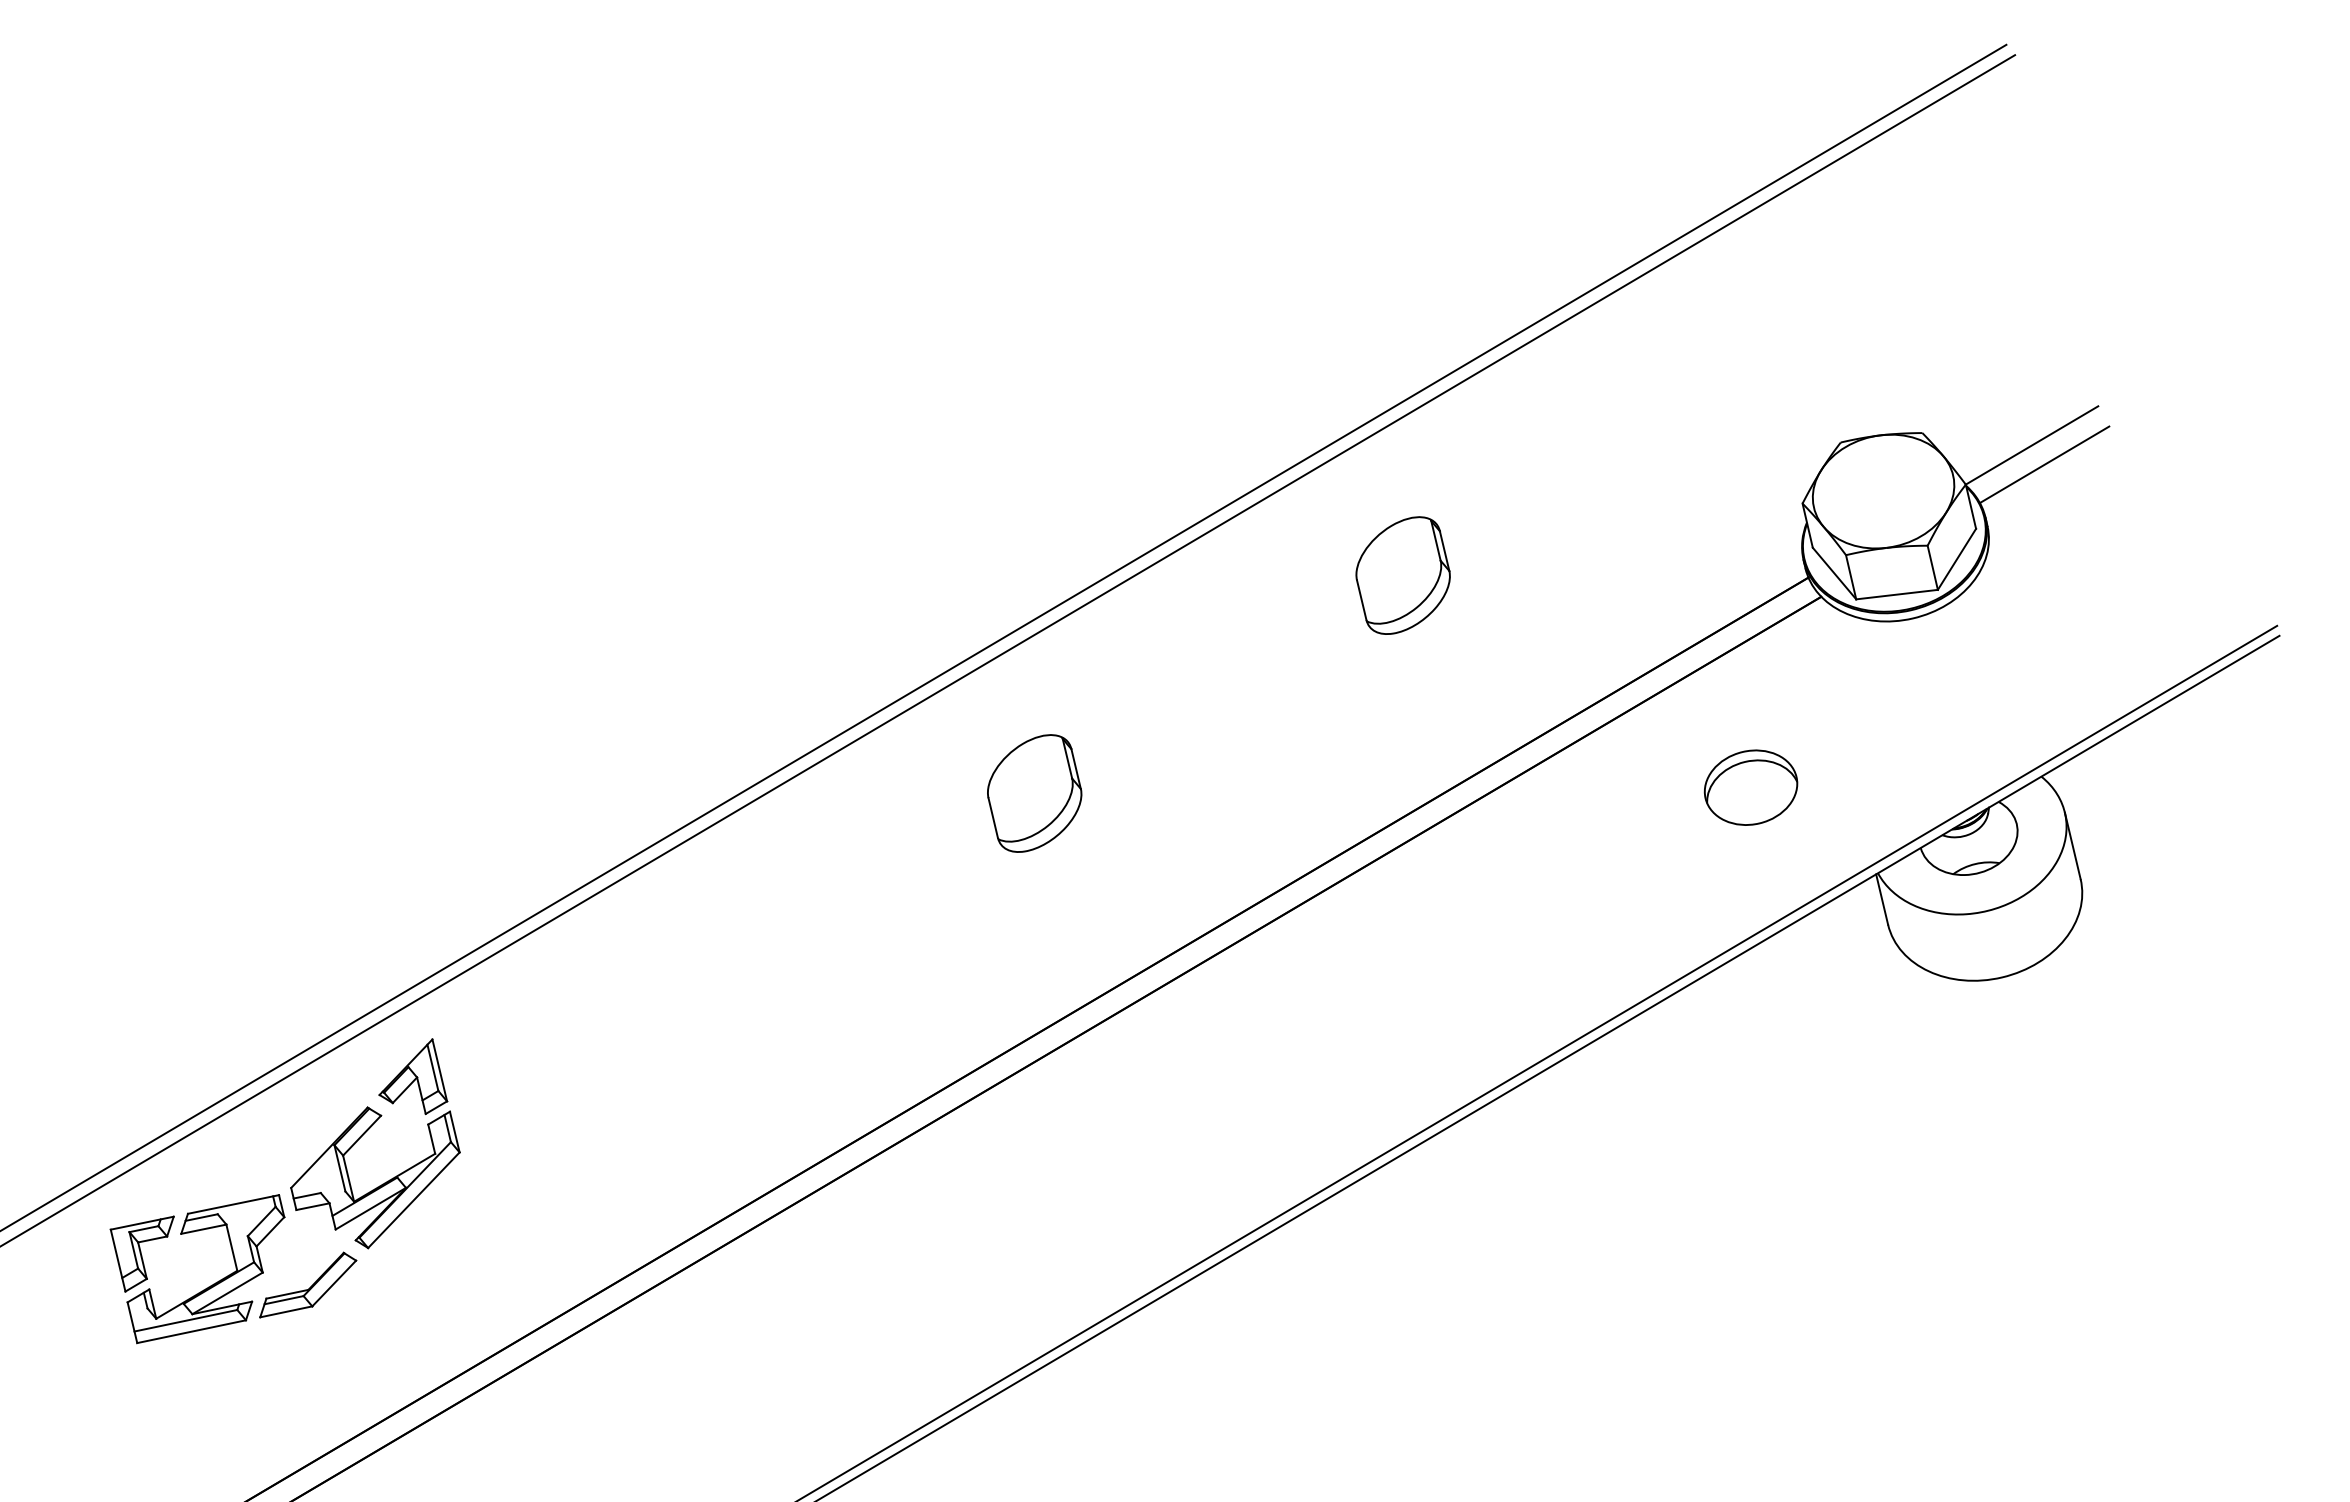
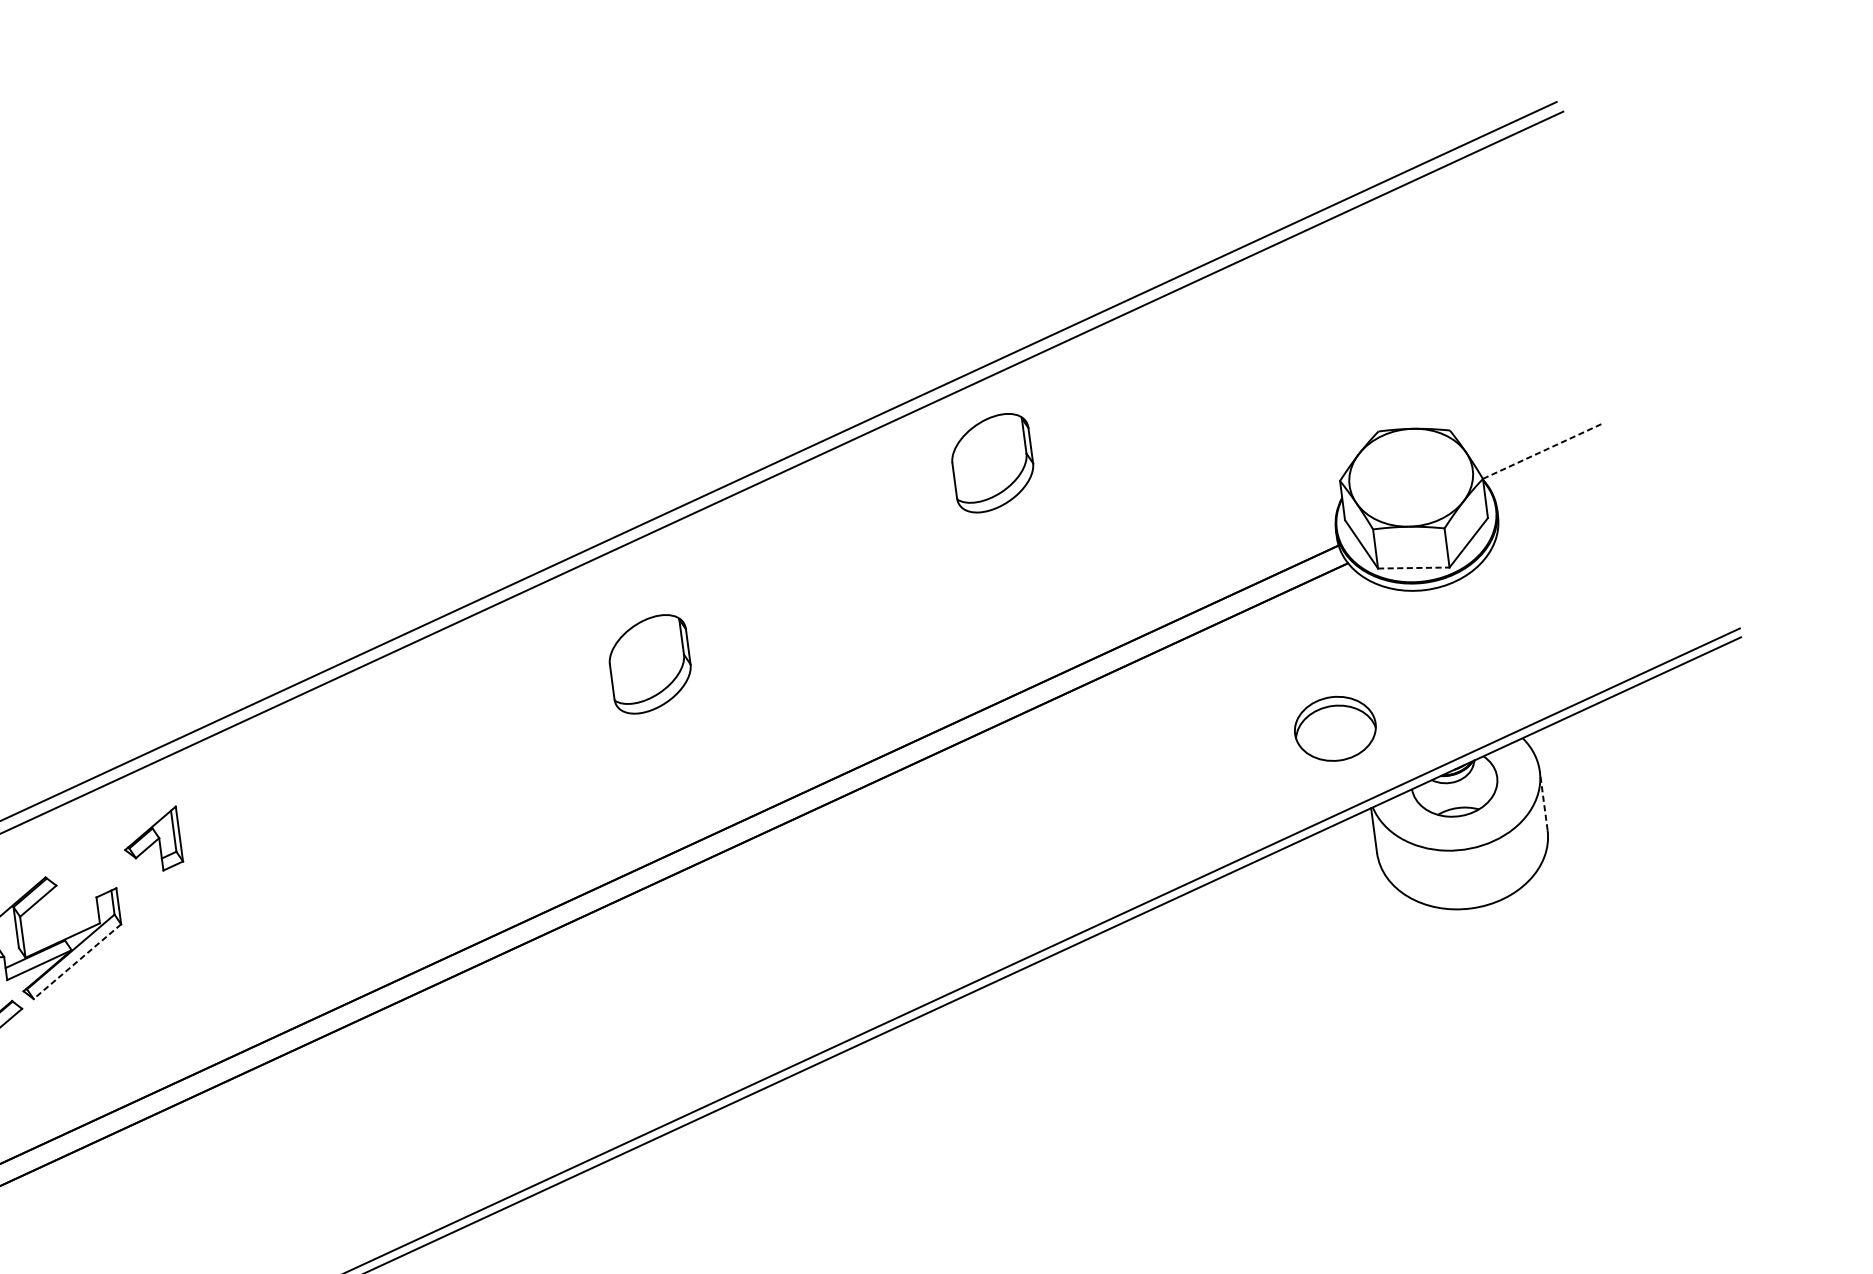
line: (2032, 445) -> (1544, 450), solid -> dashed
line: (2044, 464) -> (1552, 468), removed
part: (1402, 575) -> (992, 463), moved
line: (1897, 594) -> (1414, 567), solid -> dashed
part: (1750, 787) -> (1334, 728), moved
line: (2072, 845) -> (1543, 800), solid -> dashed
part: (413, 1076) -> (156, 837), moved
line: (413, 1200) -> (77, 961), solid -> dashed

